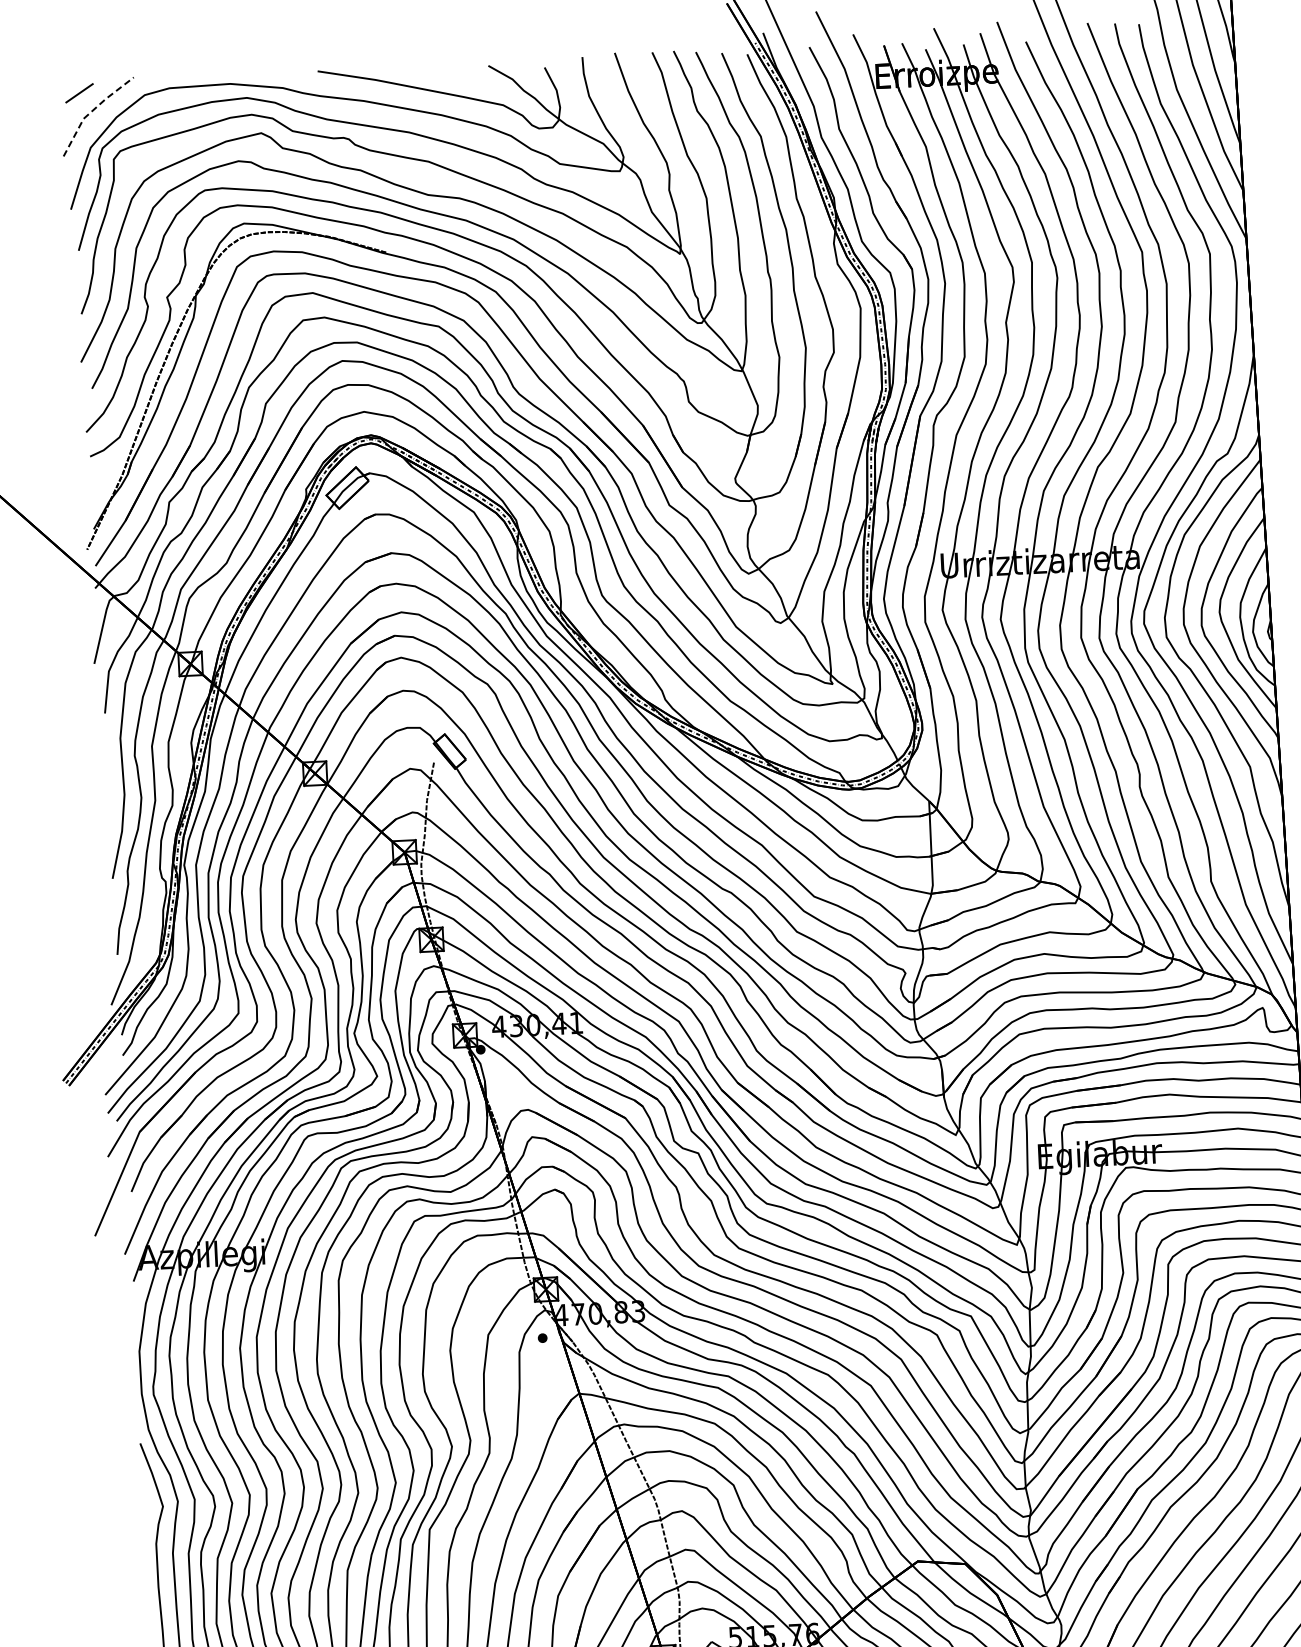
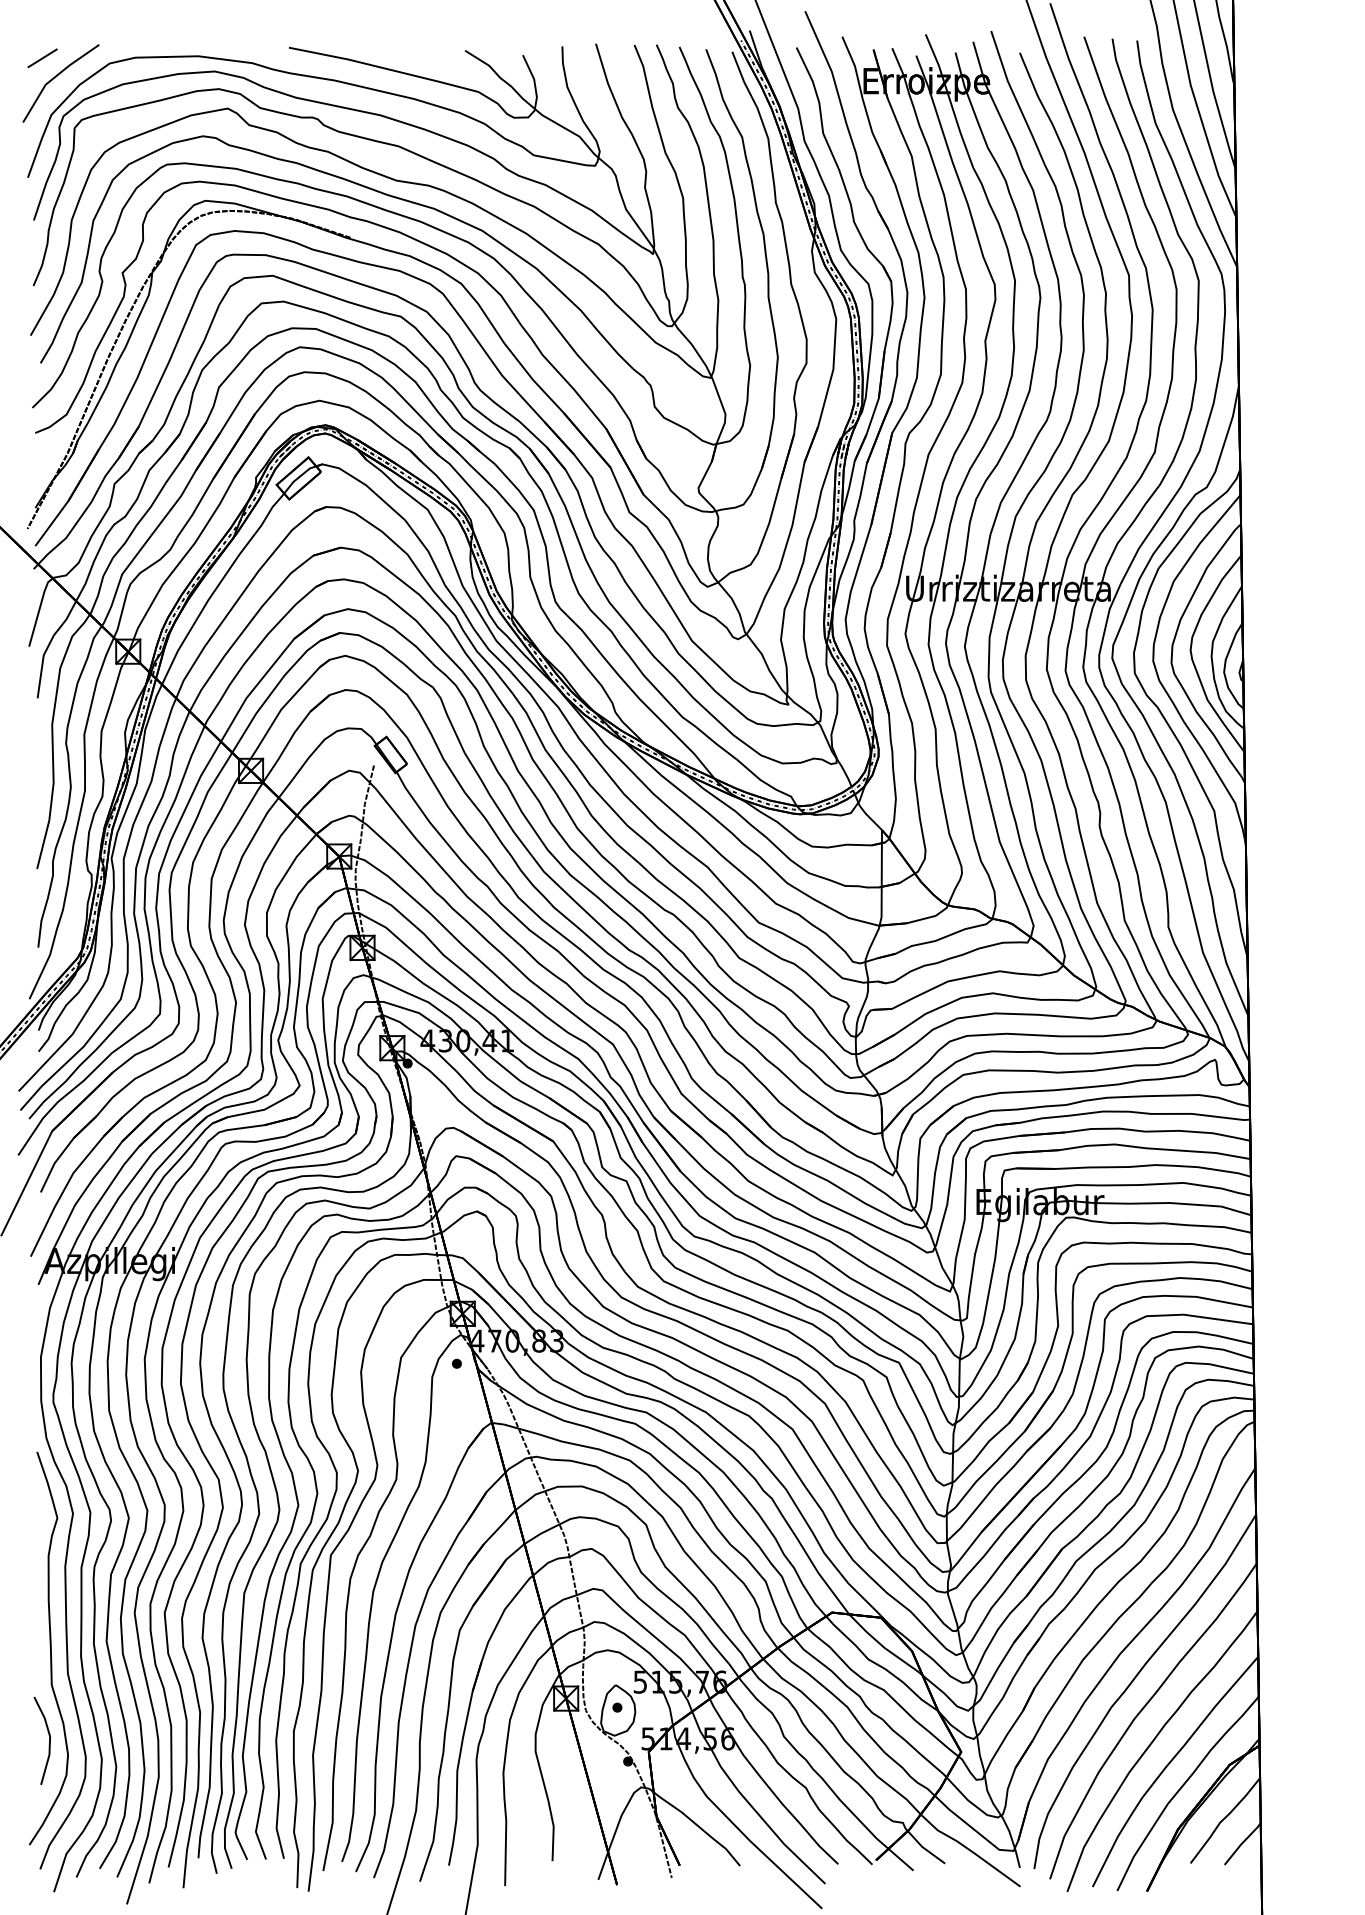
line: (91, 111) -> (54, 77), dashed -> solid

